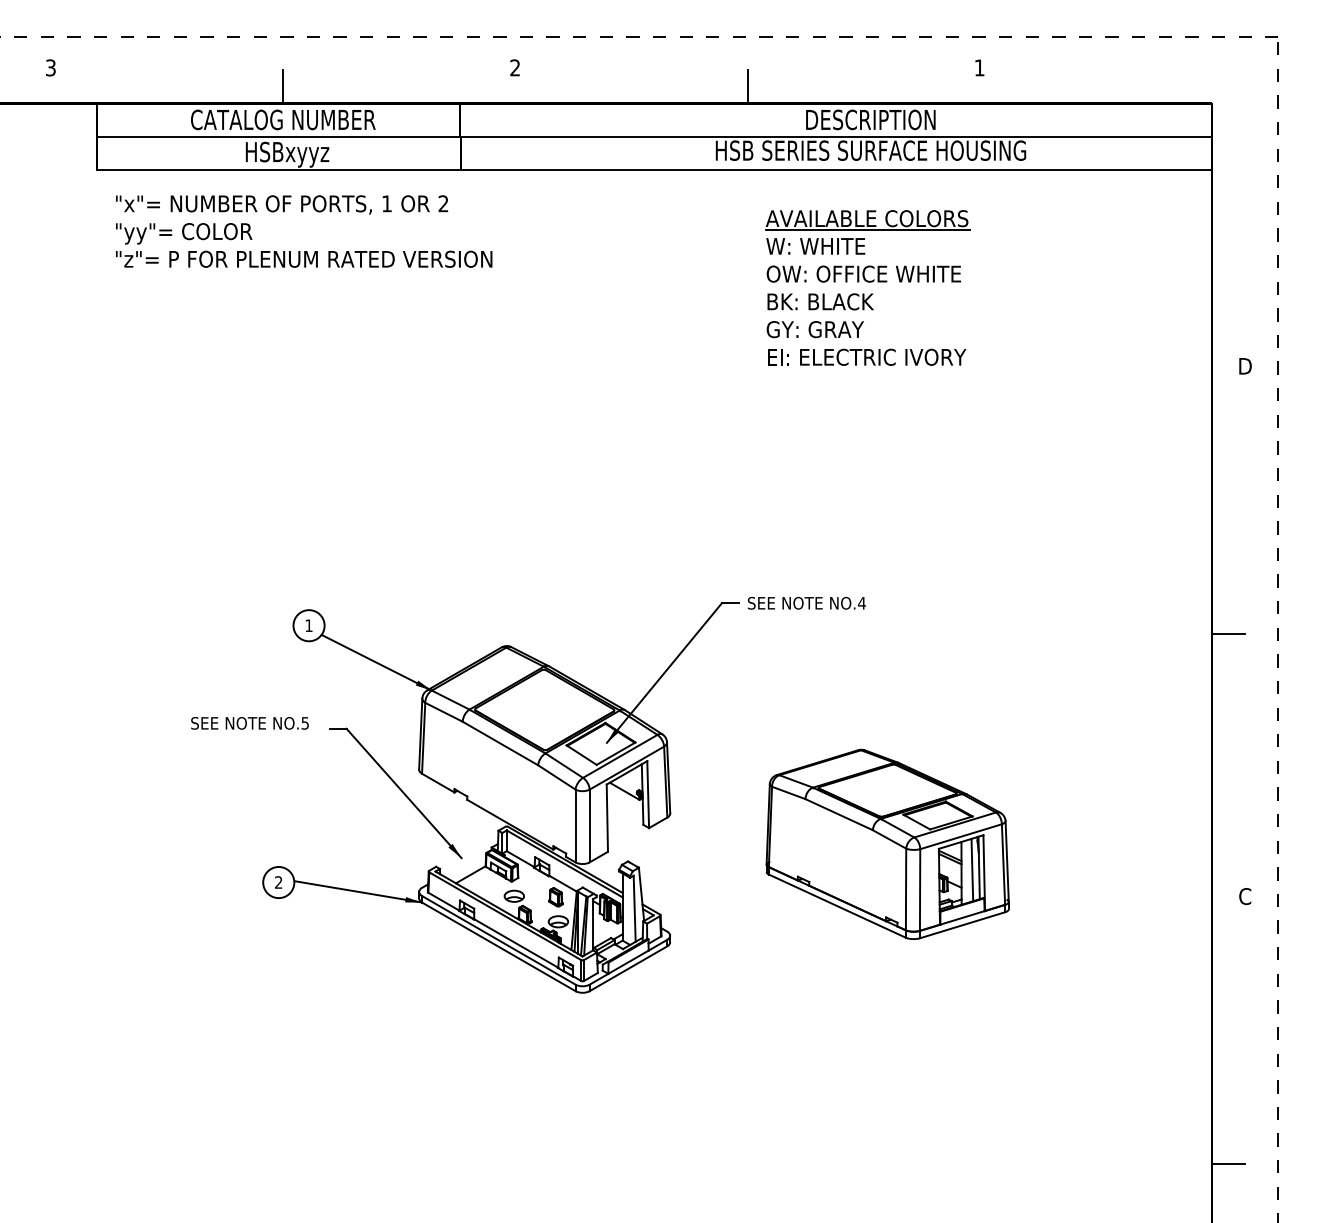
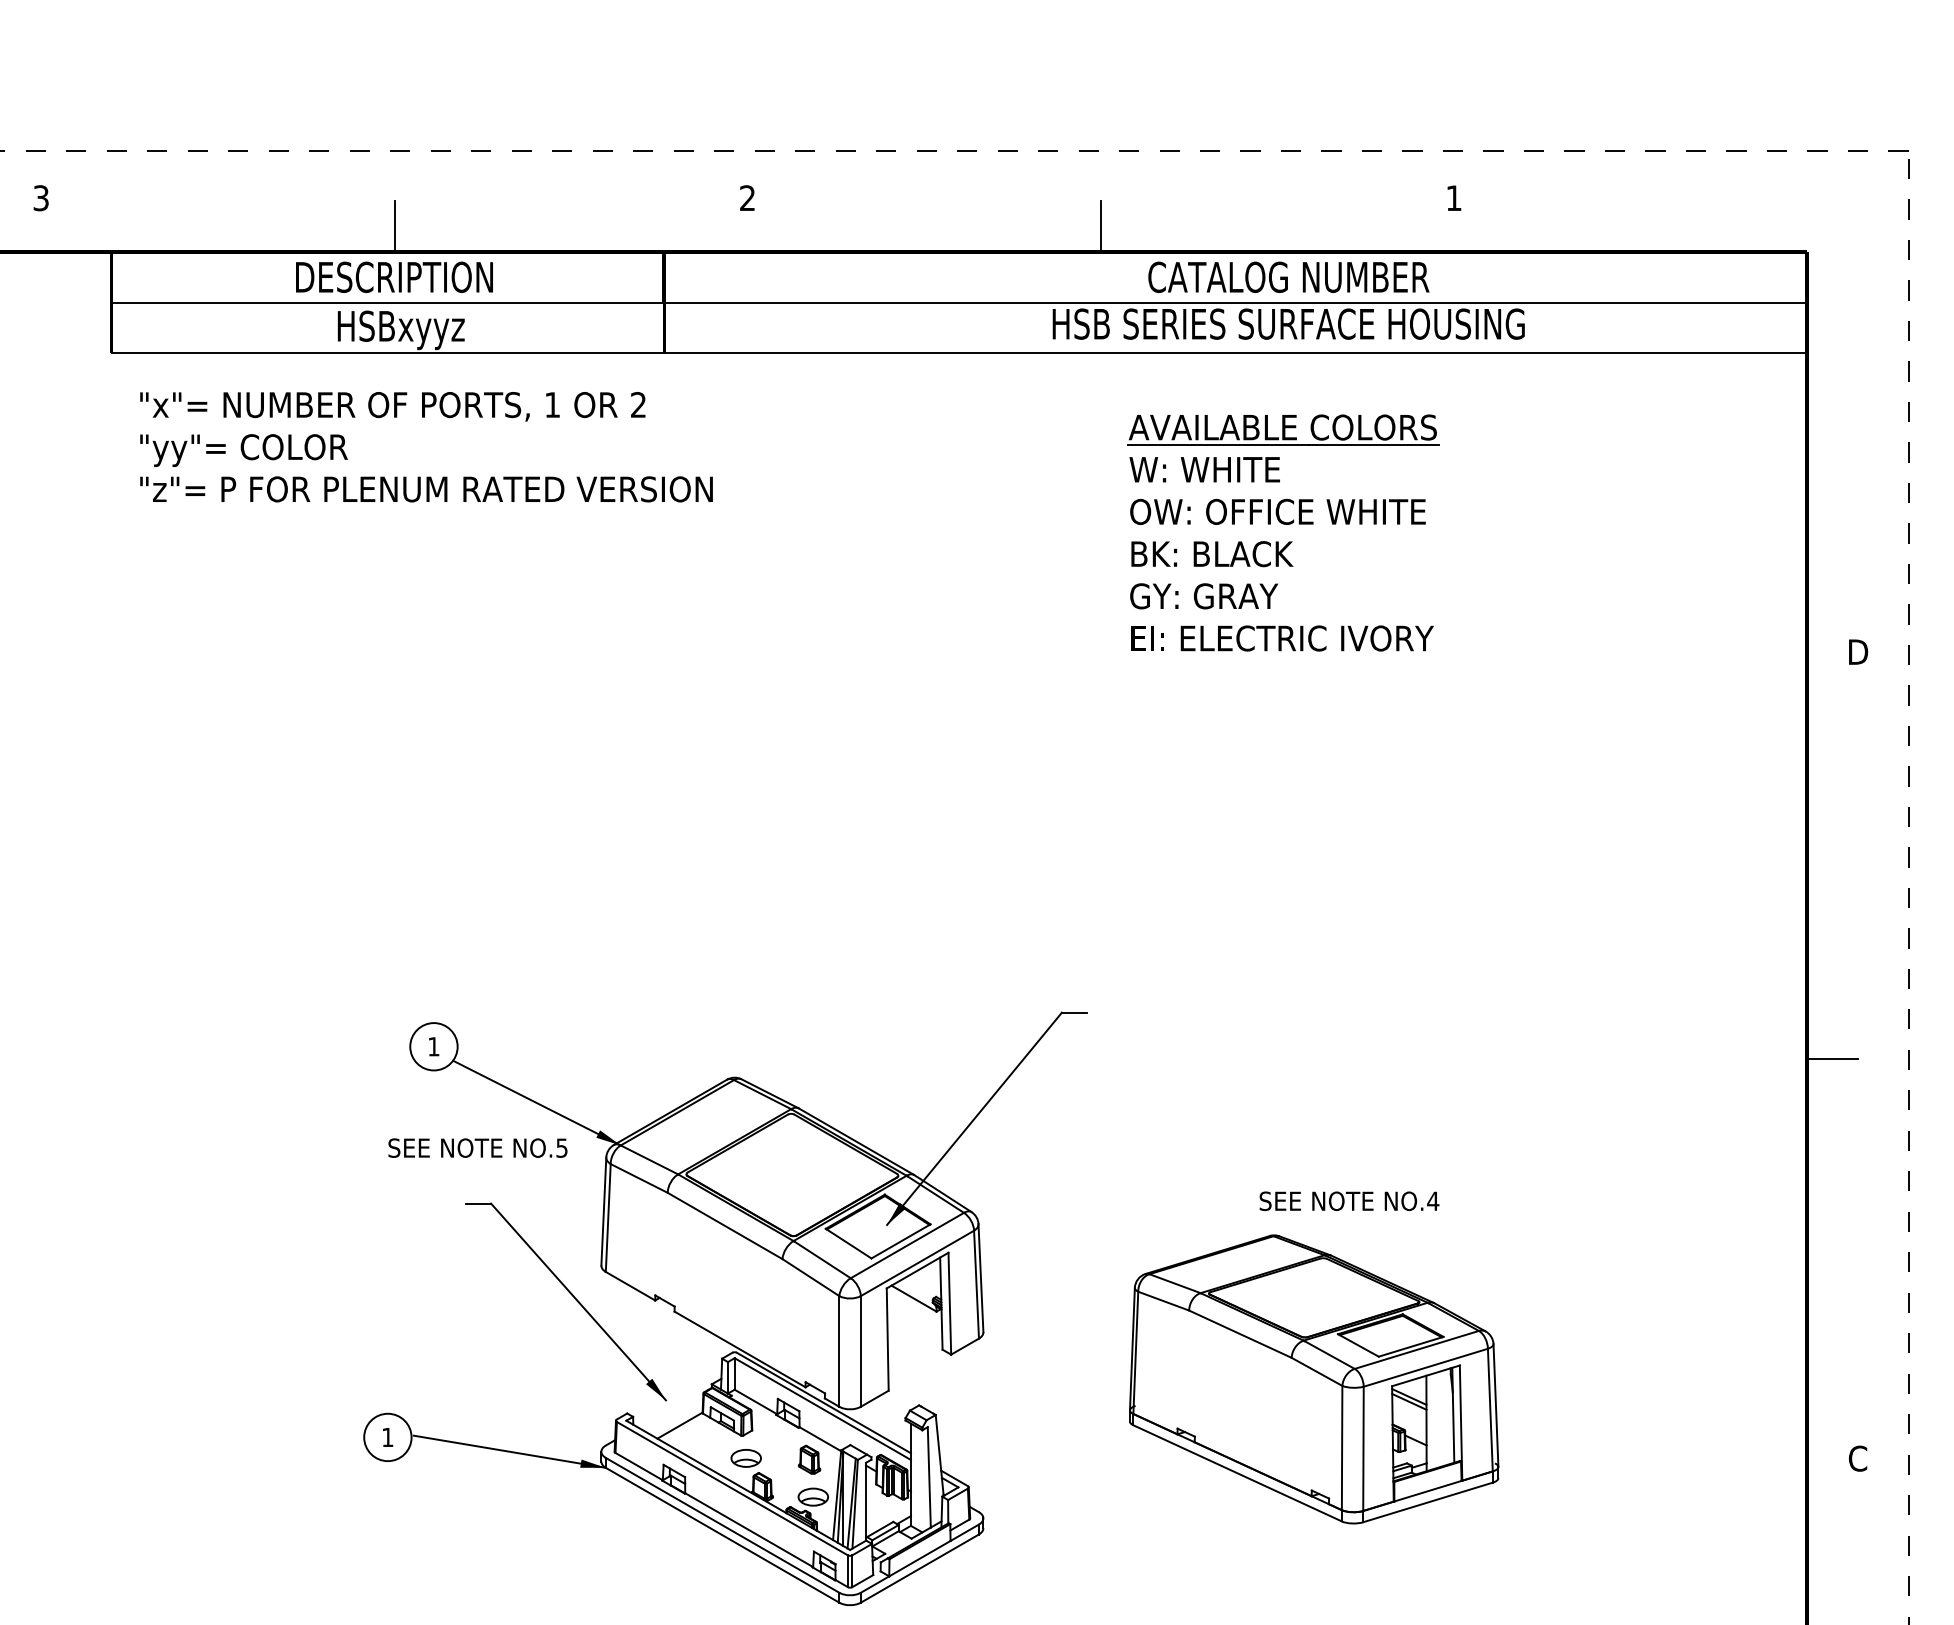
text: (283, 119) -> (395, 276), CATALOG NUMBER -> DESCRIPTION
text: (870, 119) -> (1288, 276), DESCRIPTION -> CATALOG NUMBER
text: (806, 602) -> (1348, 1200), moved
text: (249, 723) -> (477, 1148), moved
line: (972, 869) -> (1443, 1417), removed
text: (278, 882) -> (387, 1437), 2 -> 1

